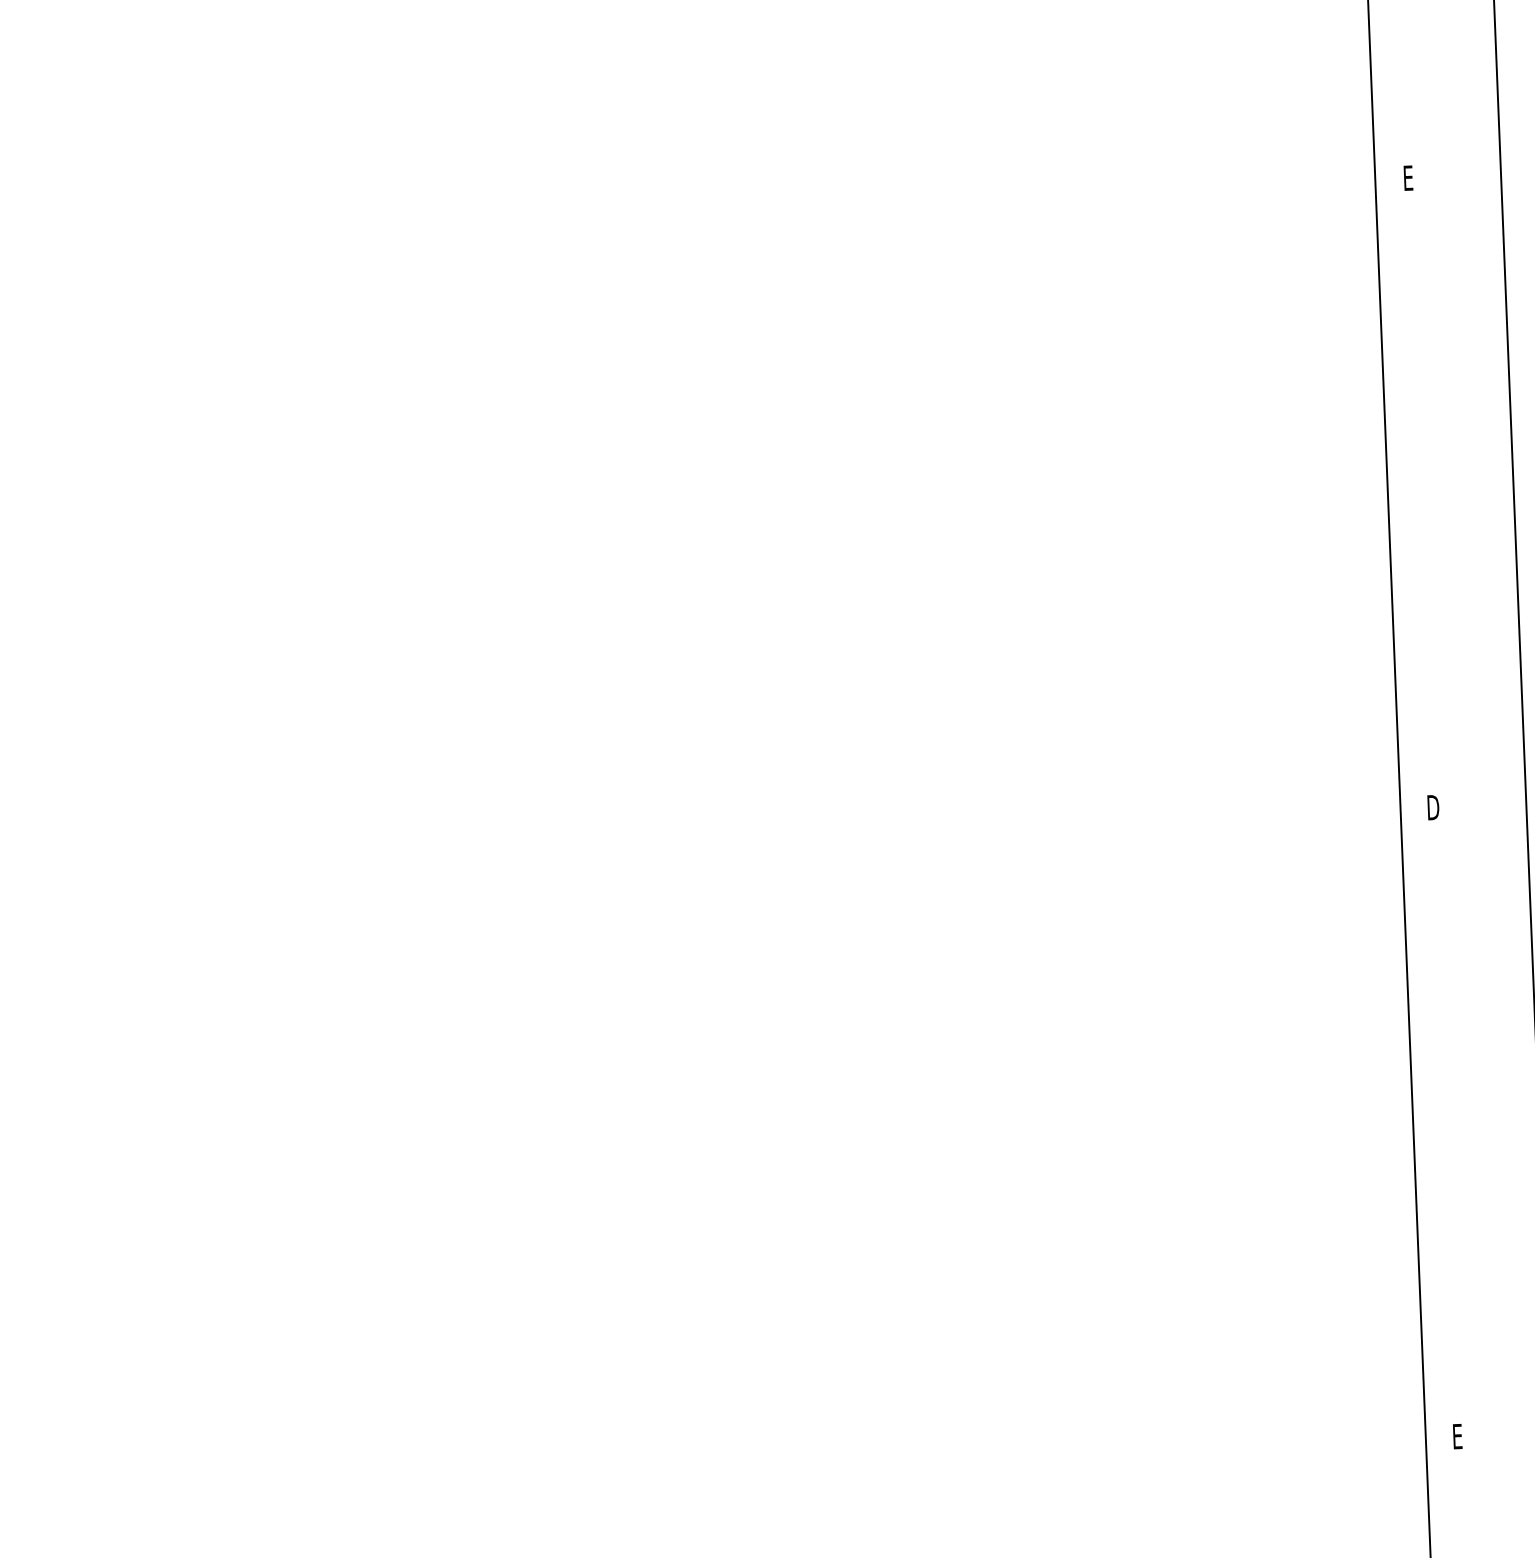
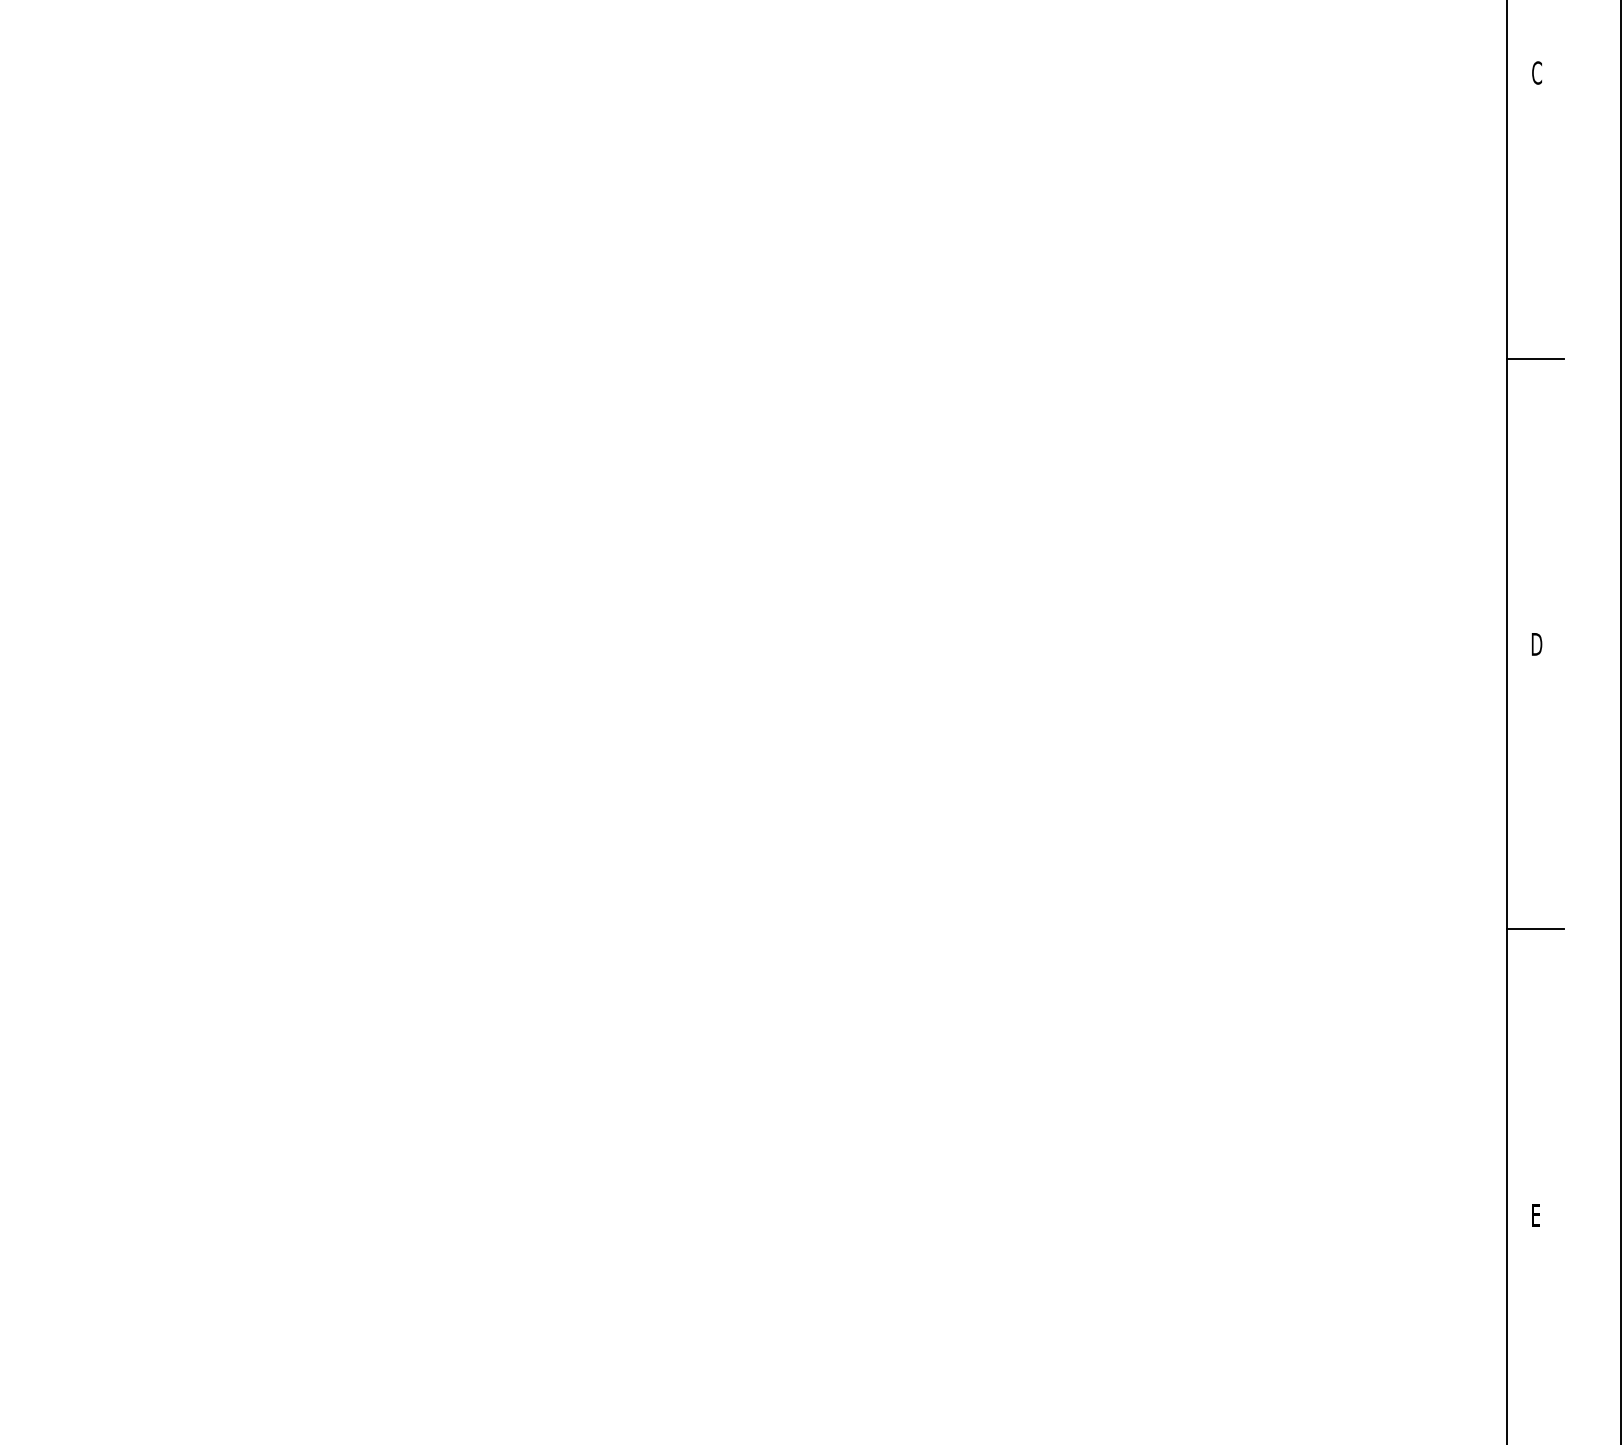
text: (1408, 177) -> (1537, 72), E -> C
line: (1419, 492) -> (1535, 358), added
line: (1444, 1121) -> (1535, 929), added

